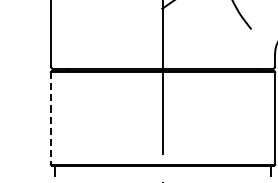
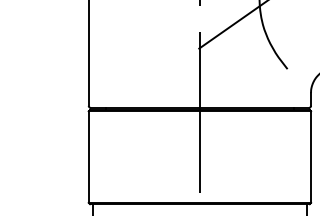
line: (50, 118) -> (88, 157), dashed -> solid

